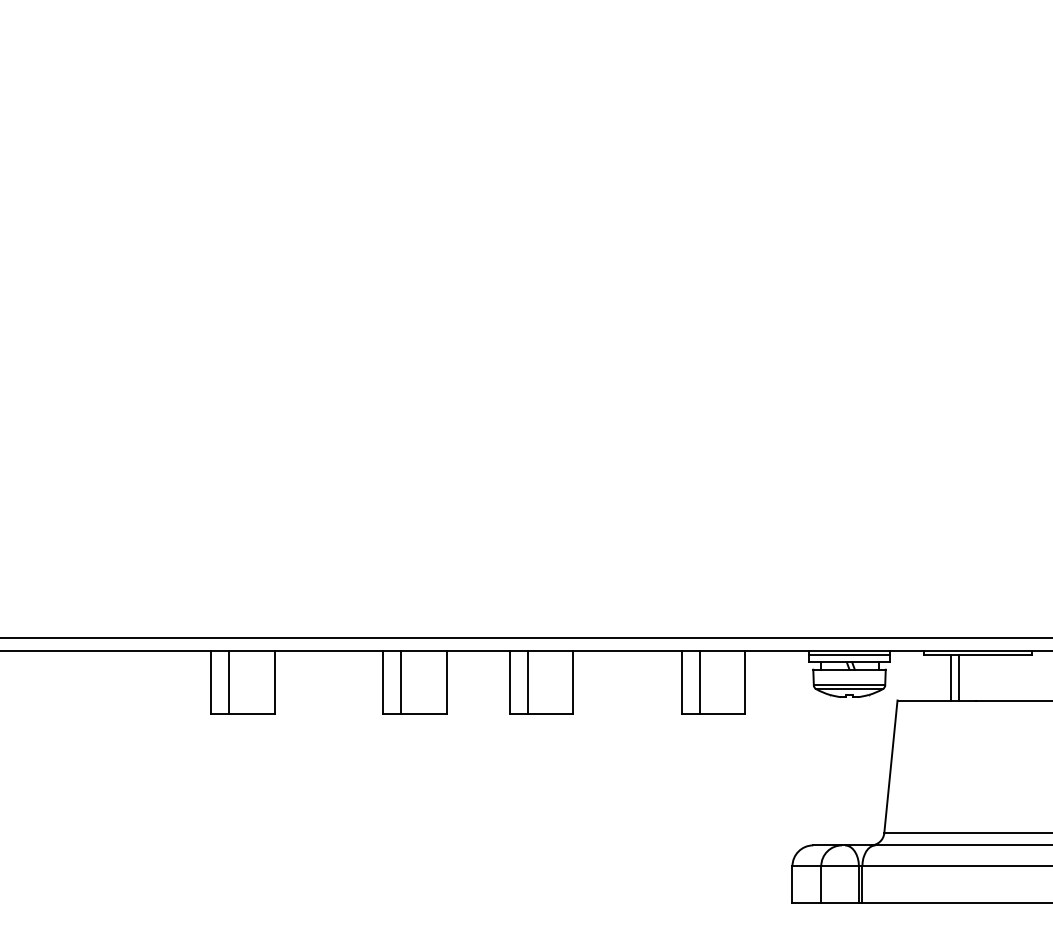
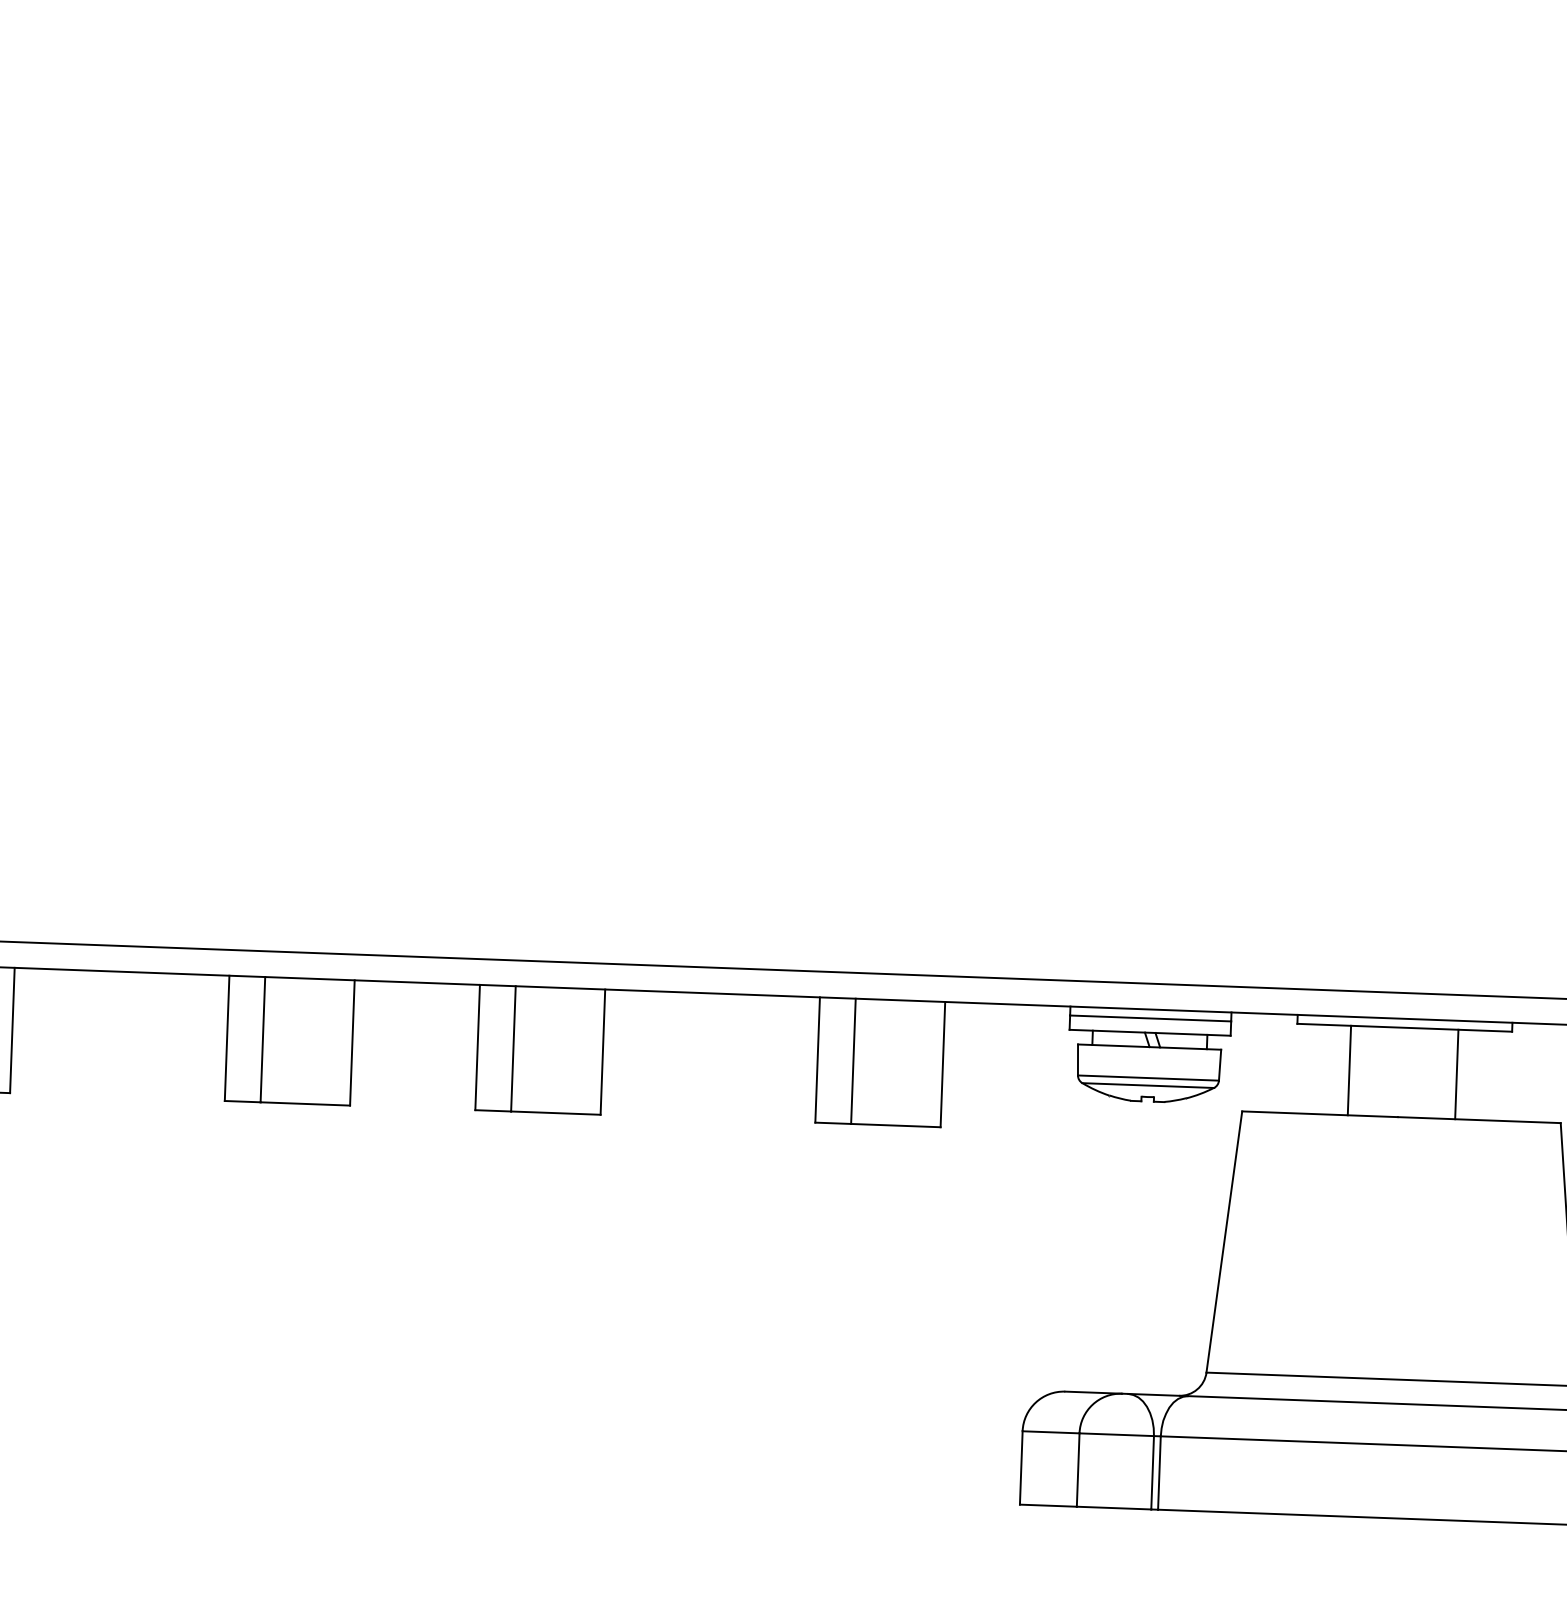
line: (959, 677) -> (1457, 1073), moved

